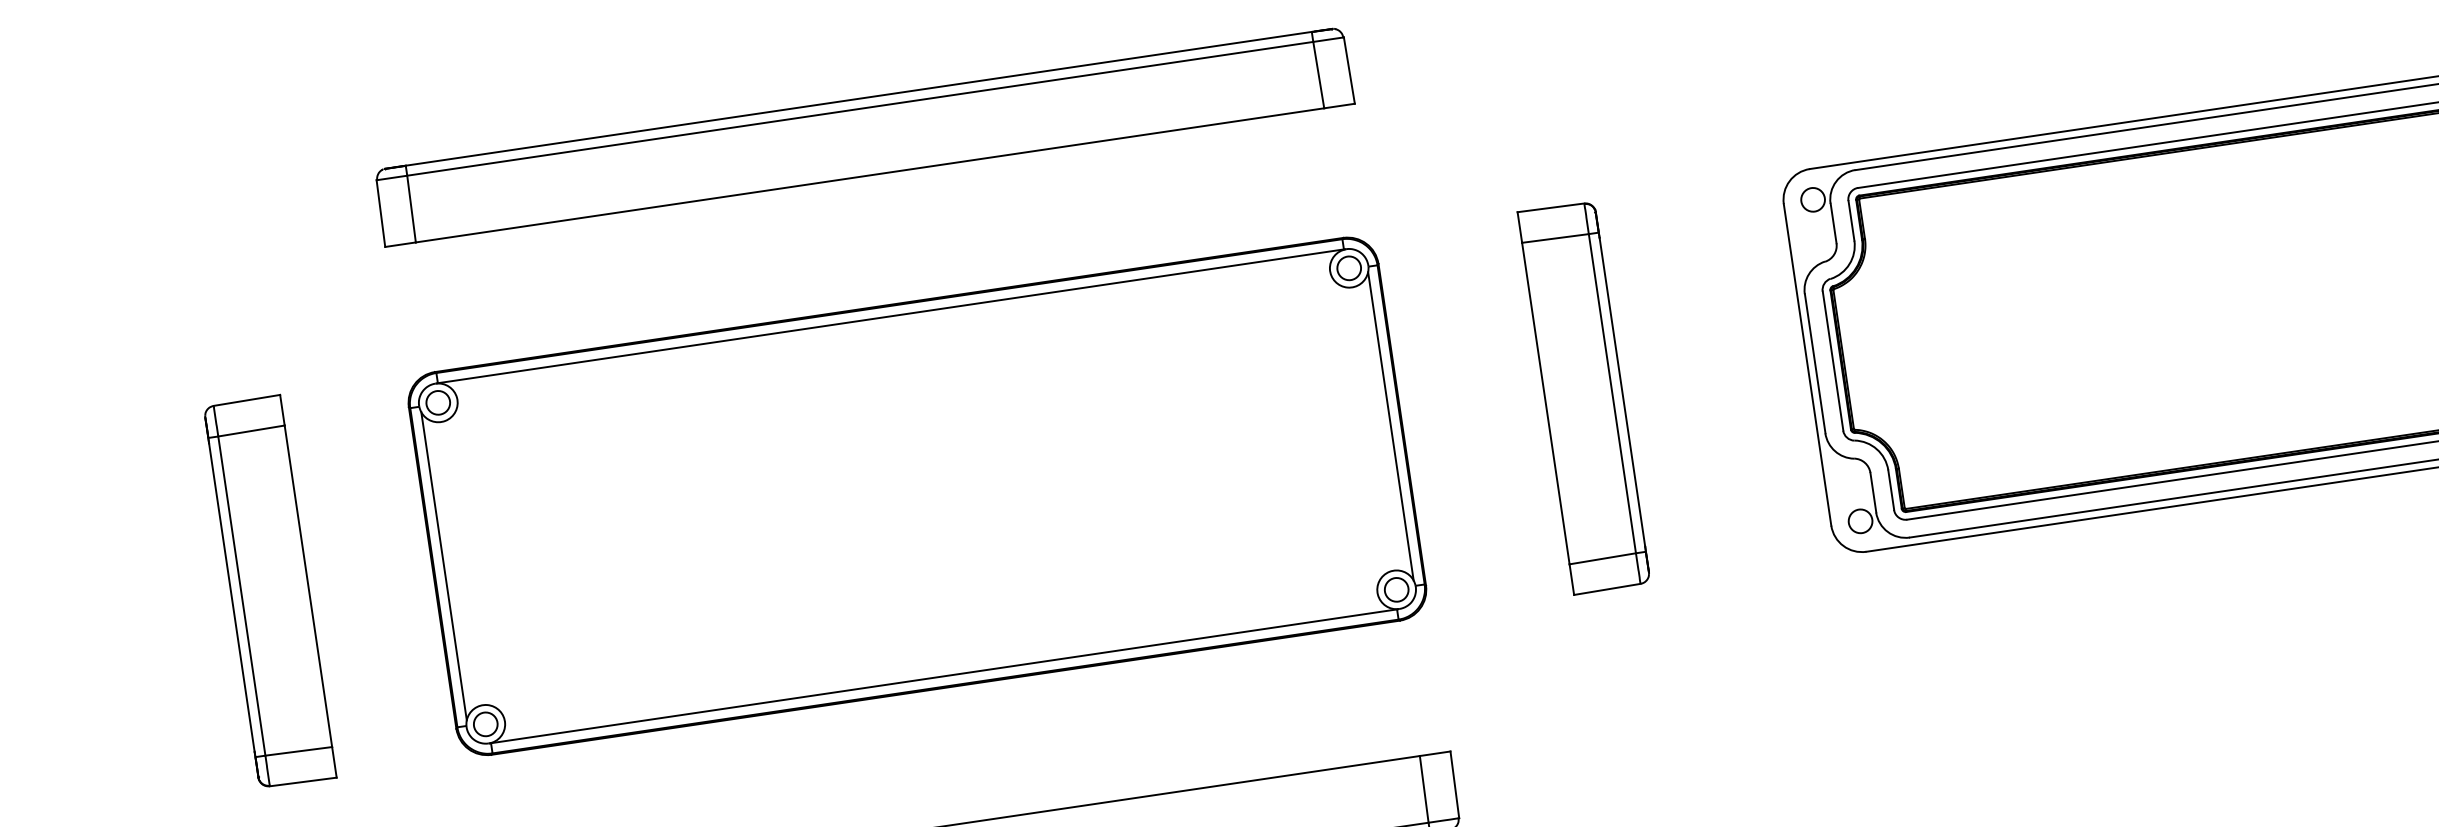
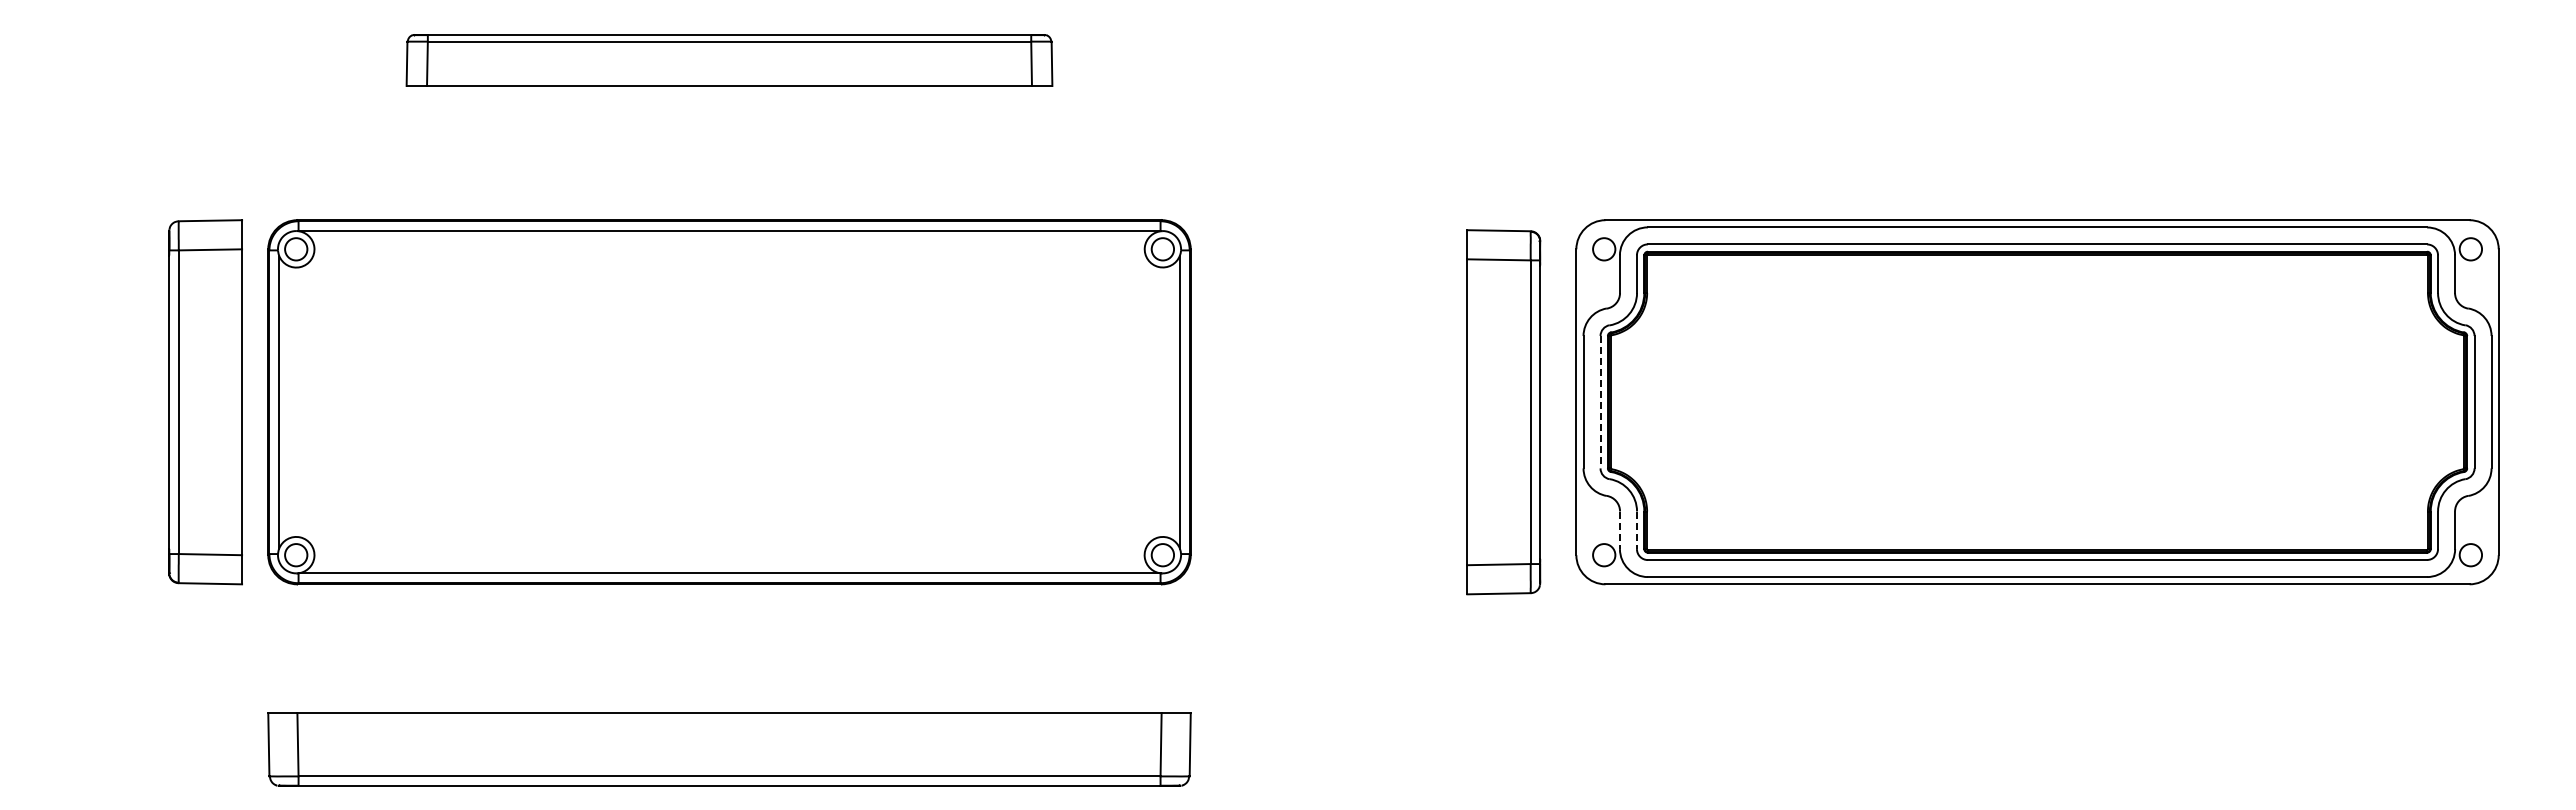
part: (864, 137) -> (729, 60), size x0.7
line: (1832, 361) -> (1600, 402), solid -> dashed
part: (1583, 398) -> (1503, 412), moved
line: (1891, 490) -> (1637, 530), solid -> dashed
line: (1873, 492) -> (1620, 530), solid -> dashed
part: (269, 592) -> (205, 402), moved

